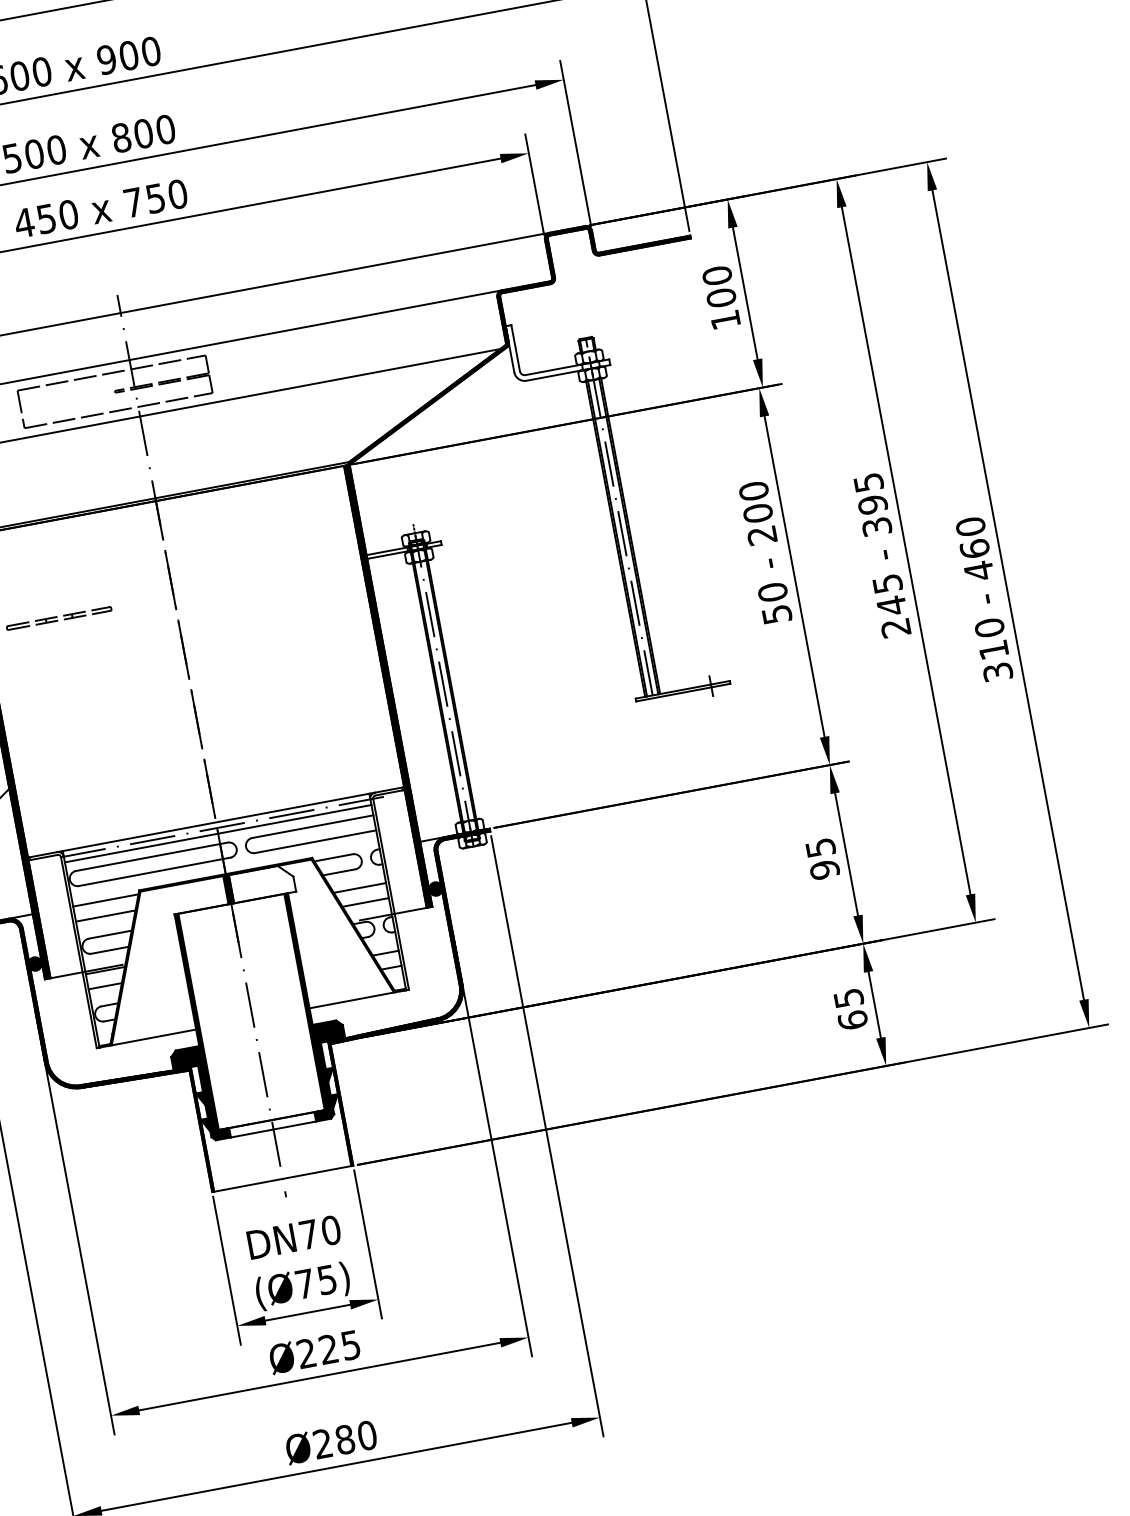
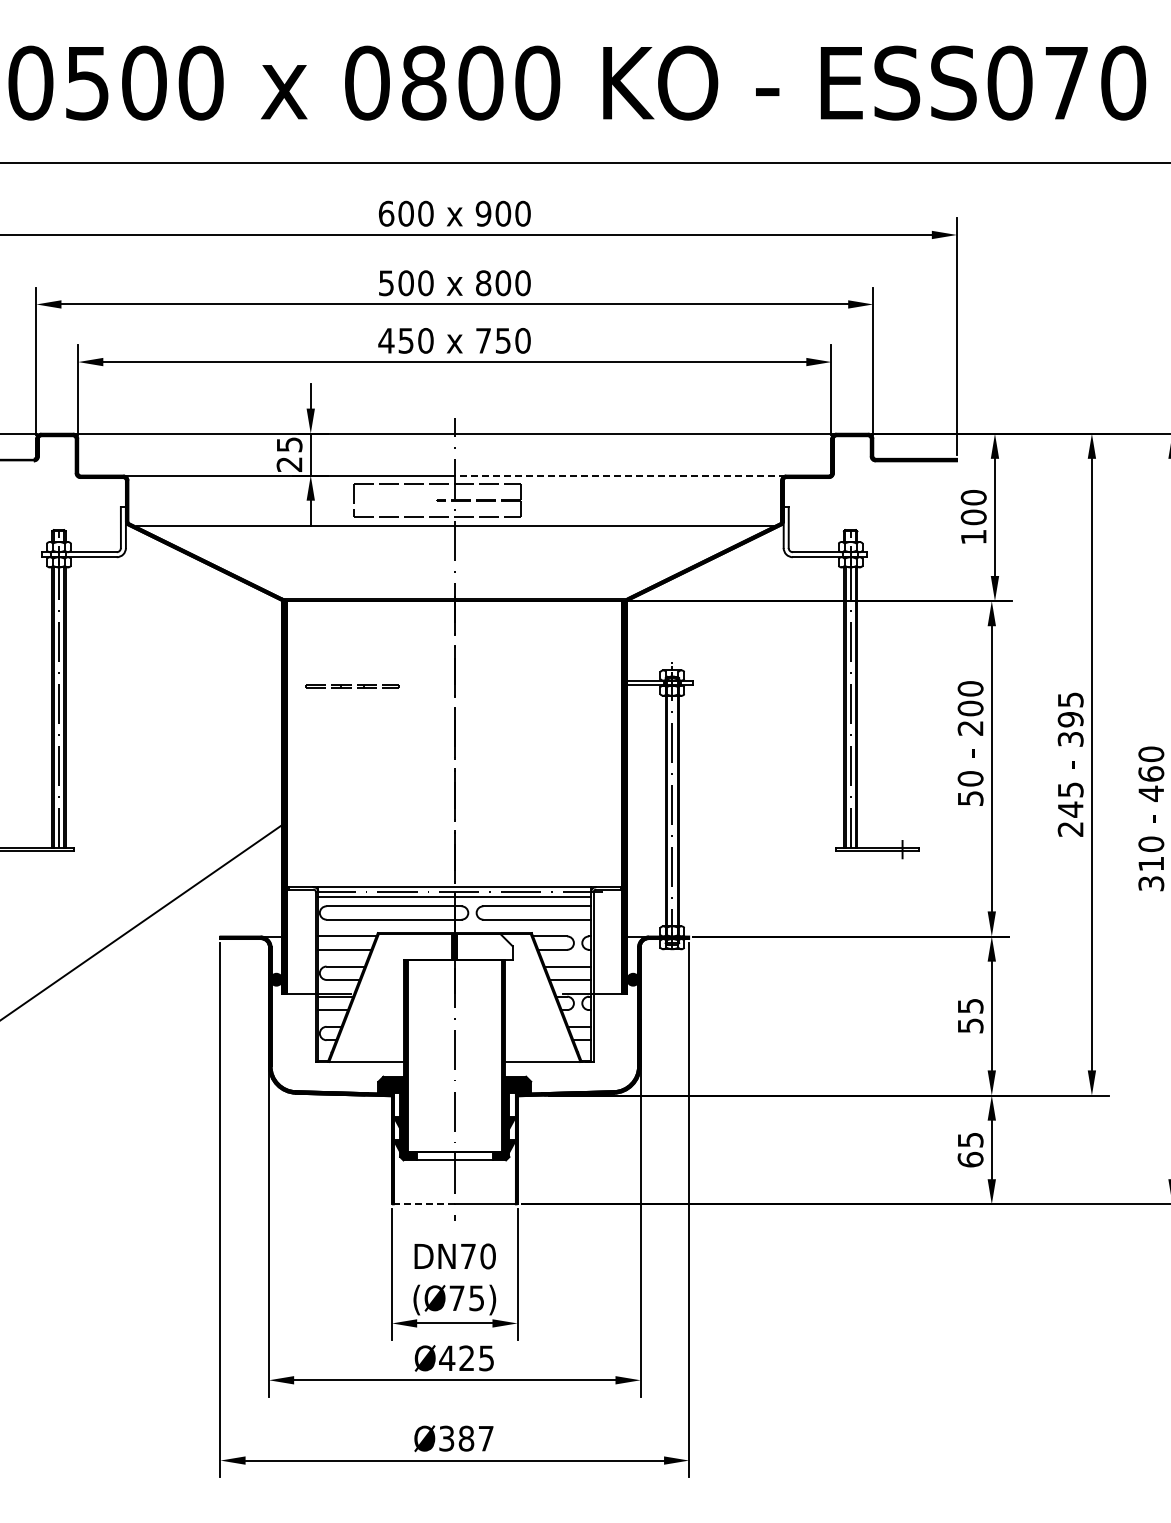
line: (315, 325) -> (620, 475), solid -> dashed
text: (824, 869) -> (970, 1025), 95 -> 55
line: (246, 1185) -> (422, 1204), solid -> dashed
text: (306, 1352) -> (447, 1357), Ø225 -> Ø425
text: (345, 1439) -> (466, 1438), Ø280 -> Ø387

